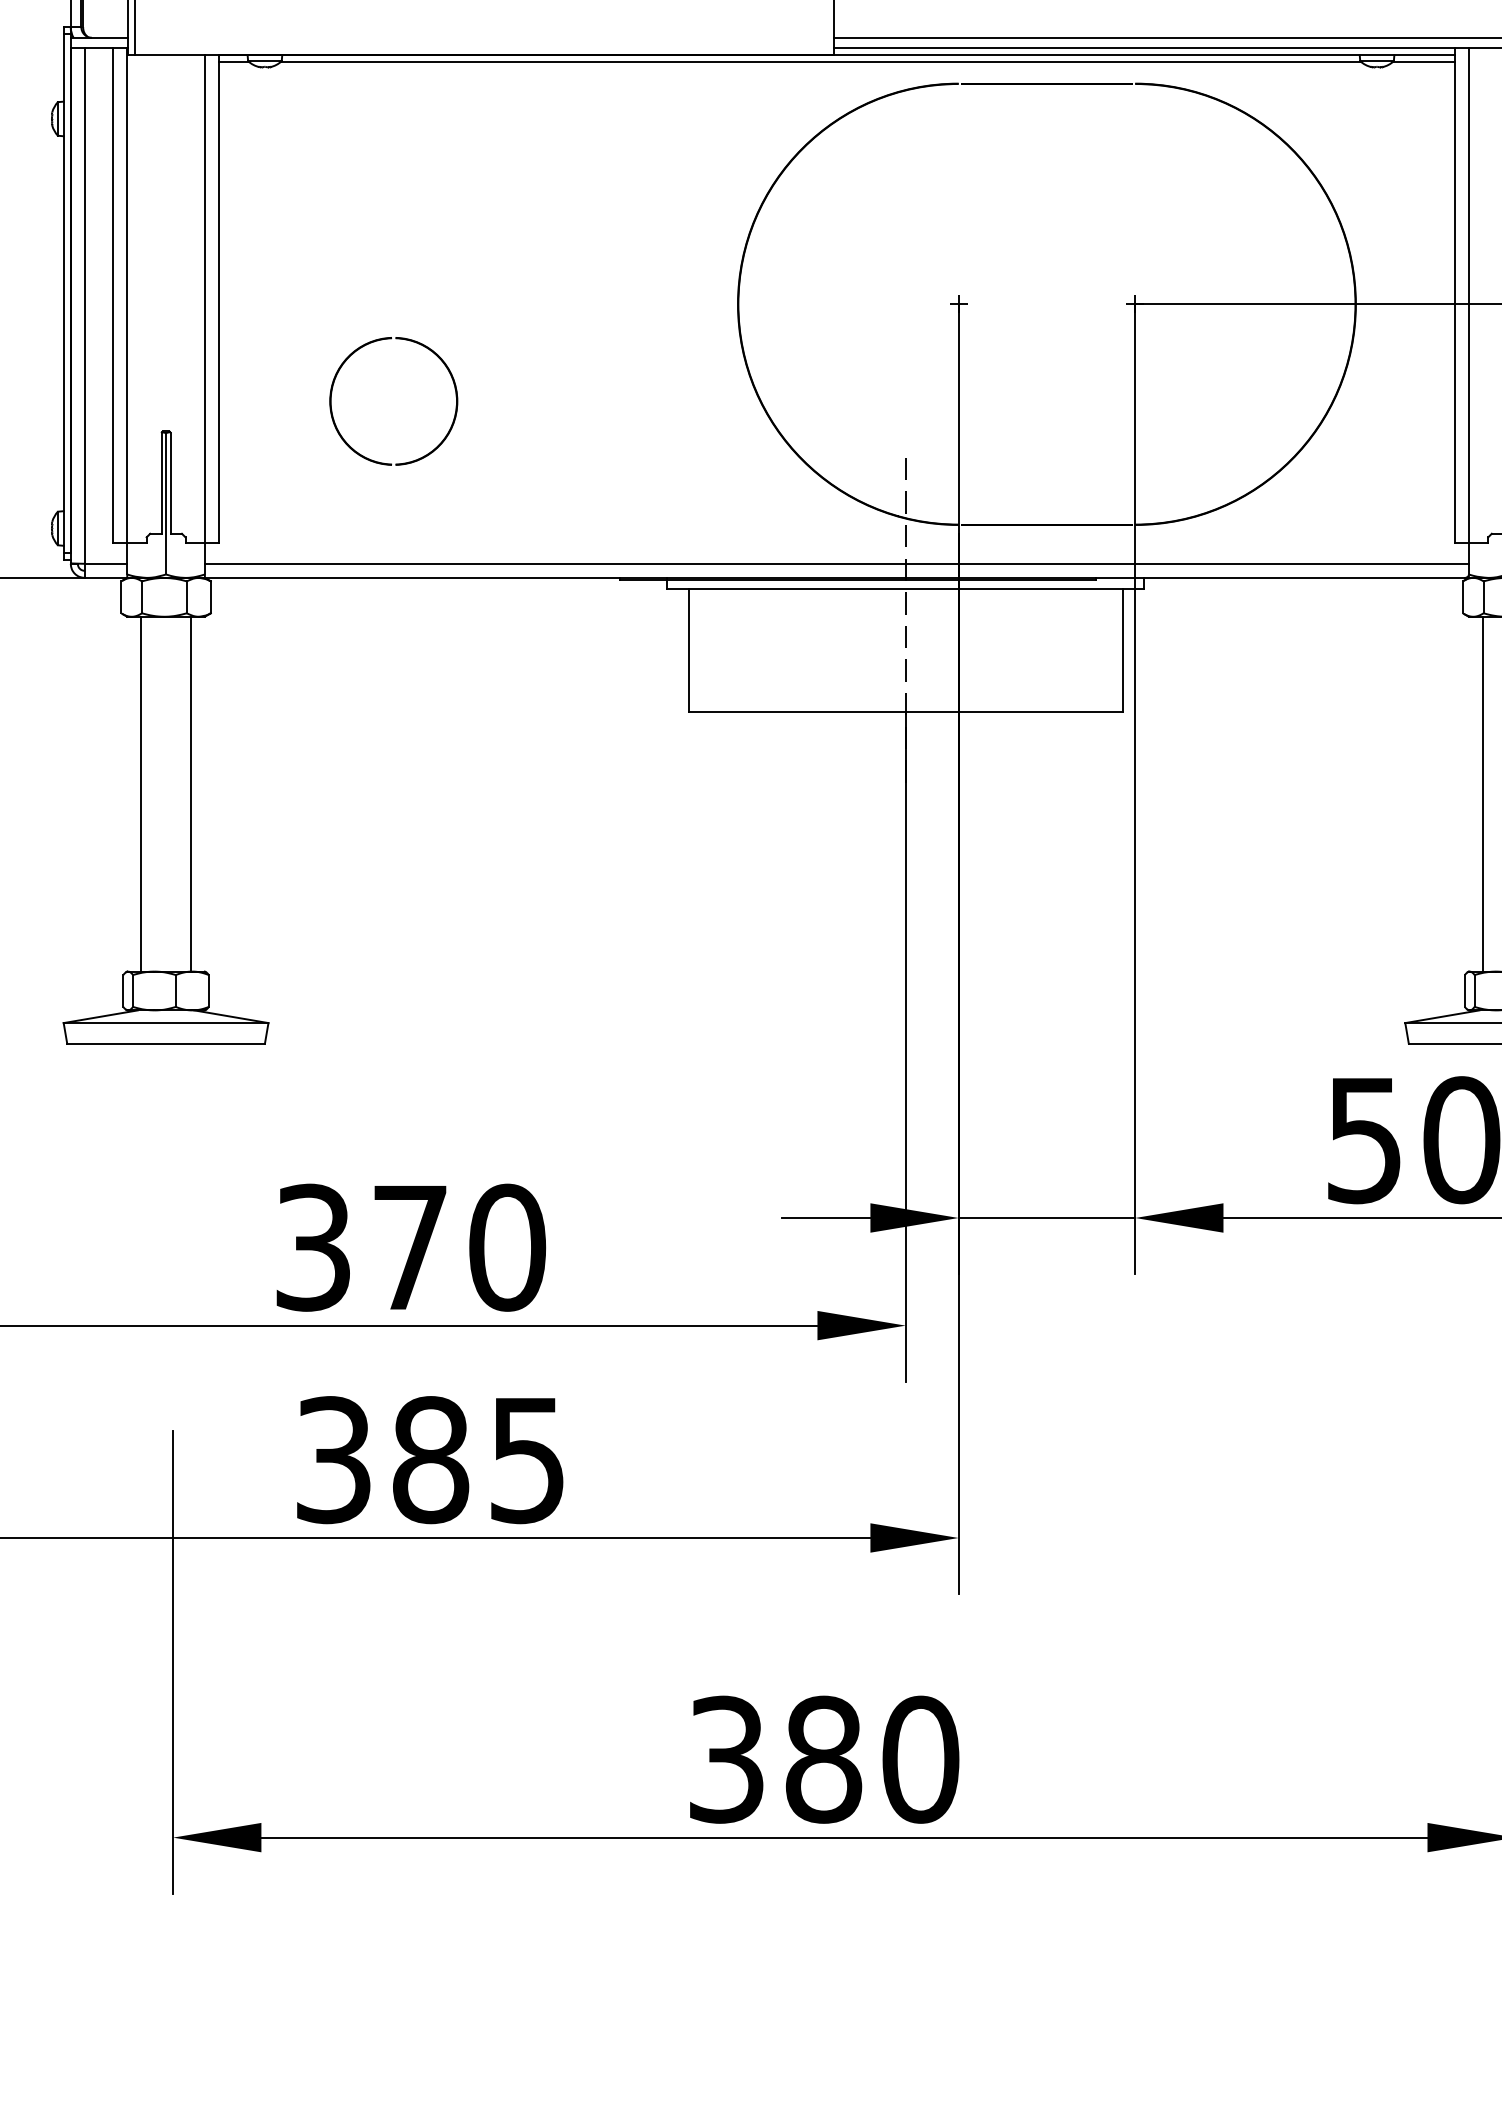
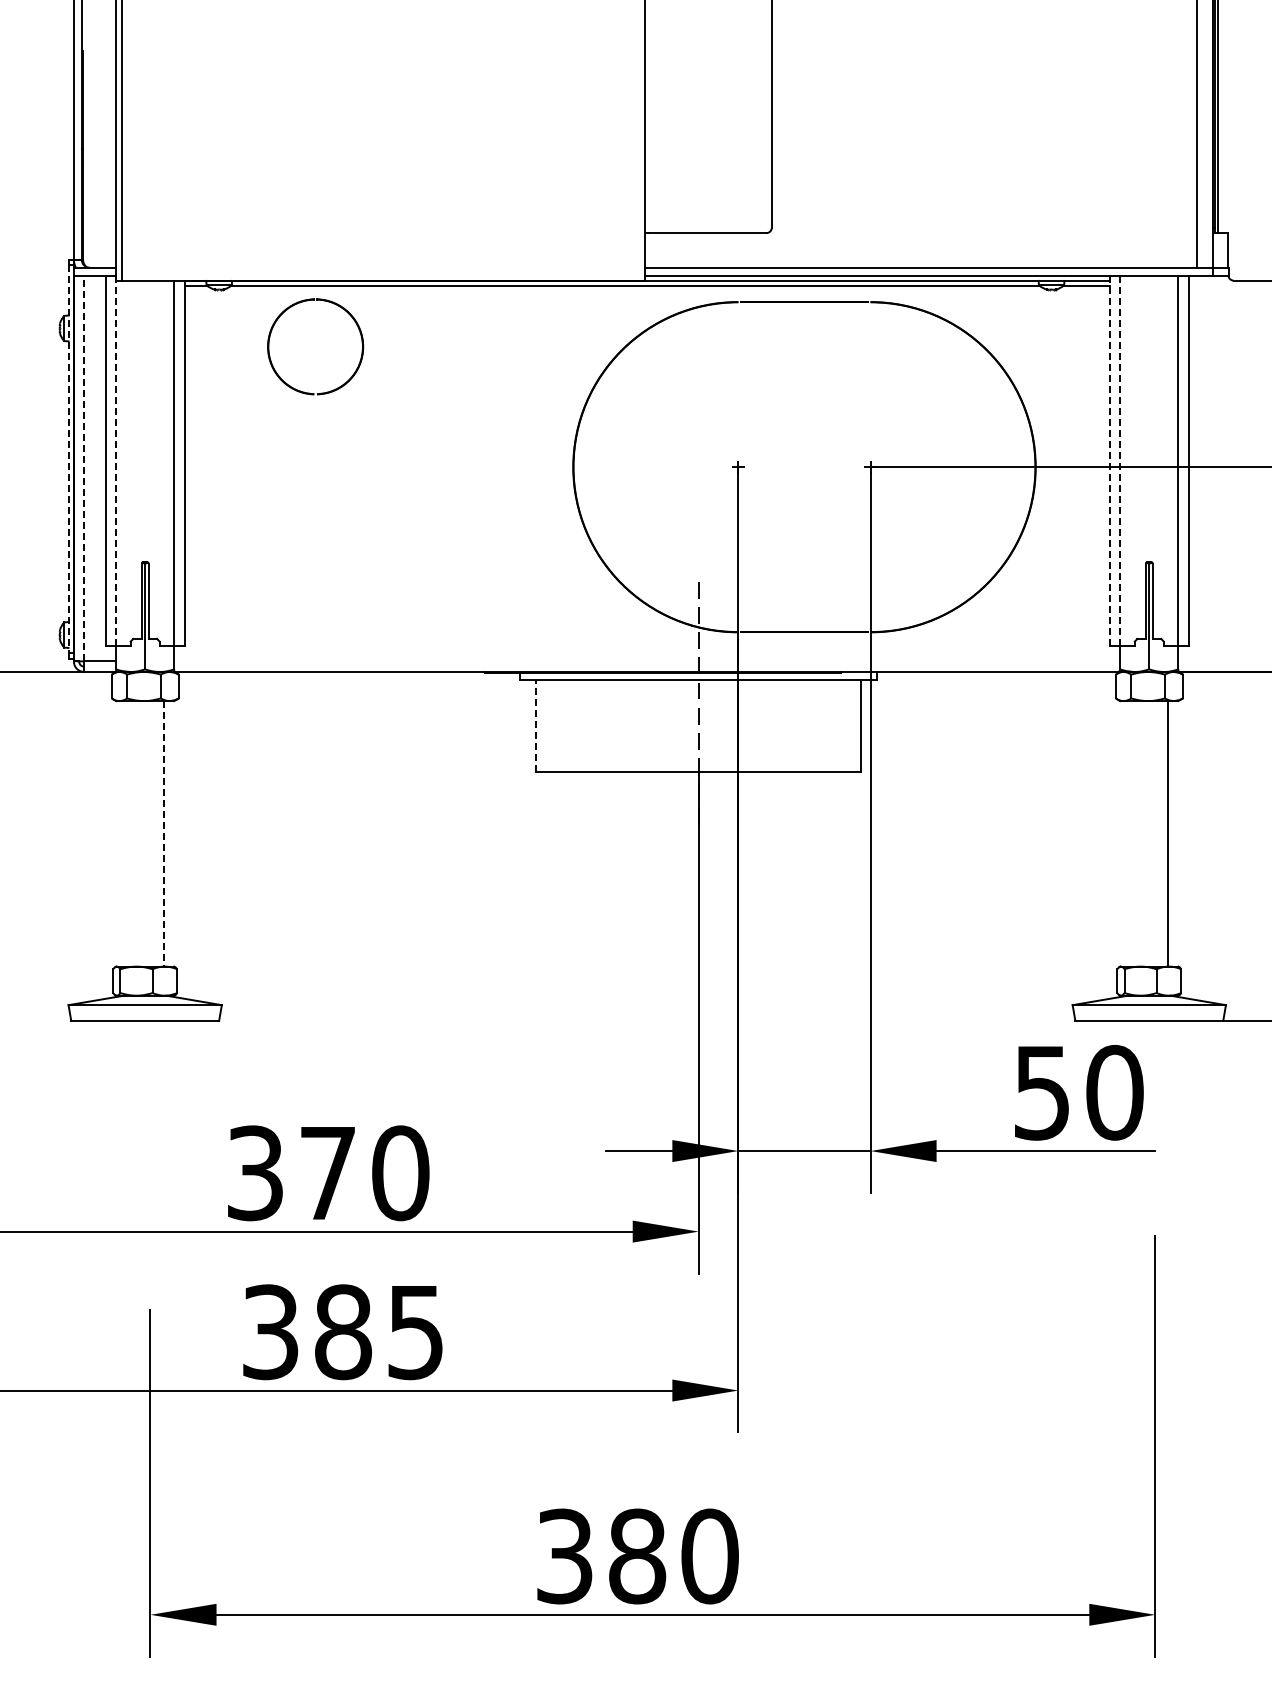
line: (63, 294) -> (68, 459), solid -> dashed
line: (127, 295) -> (116, 460), solid -> dashed
line: (1454, 295) -> (1109, 460), solid -> dashed
line: (1469, 295) -> (1120, 460), solid -> dashed
line: (84, 306) -> (84, 468), solid -> dashed
part: (377, 342) -> (303, 302), moved
line: (837, 563) -> (647, 661), removed
line: (688, 649) -> (536, 725), solid -> dashed
line: (141, 793) -> (126, 833), removed
line: (190, 793) -> (163, 833), solid -> dashed
line: (1482, 793) -> (1130, 833), removed

